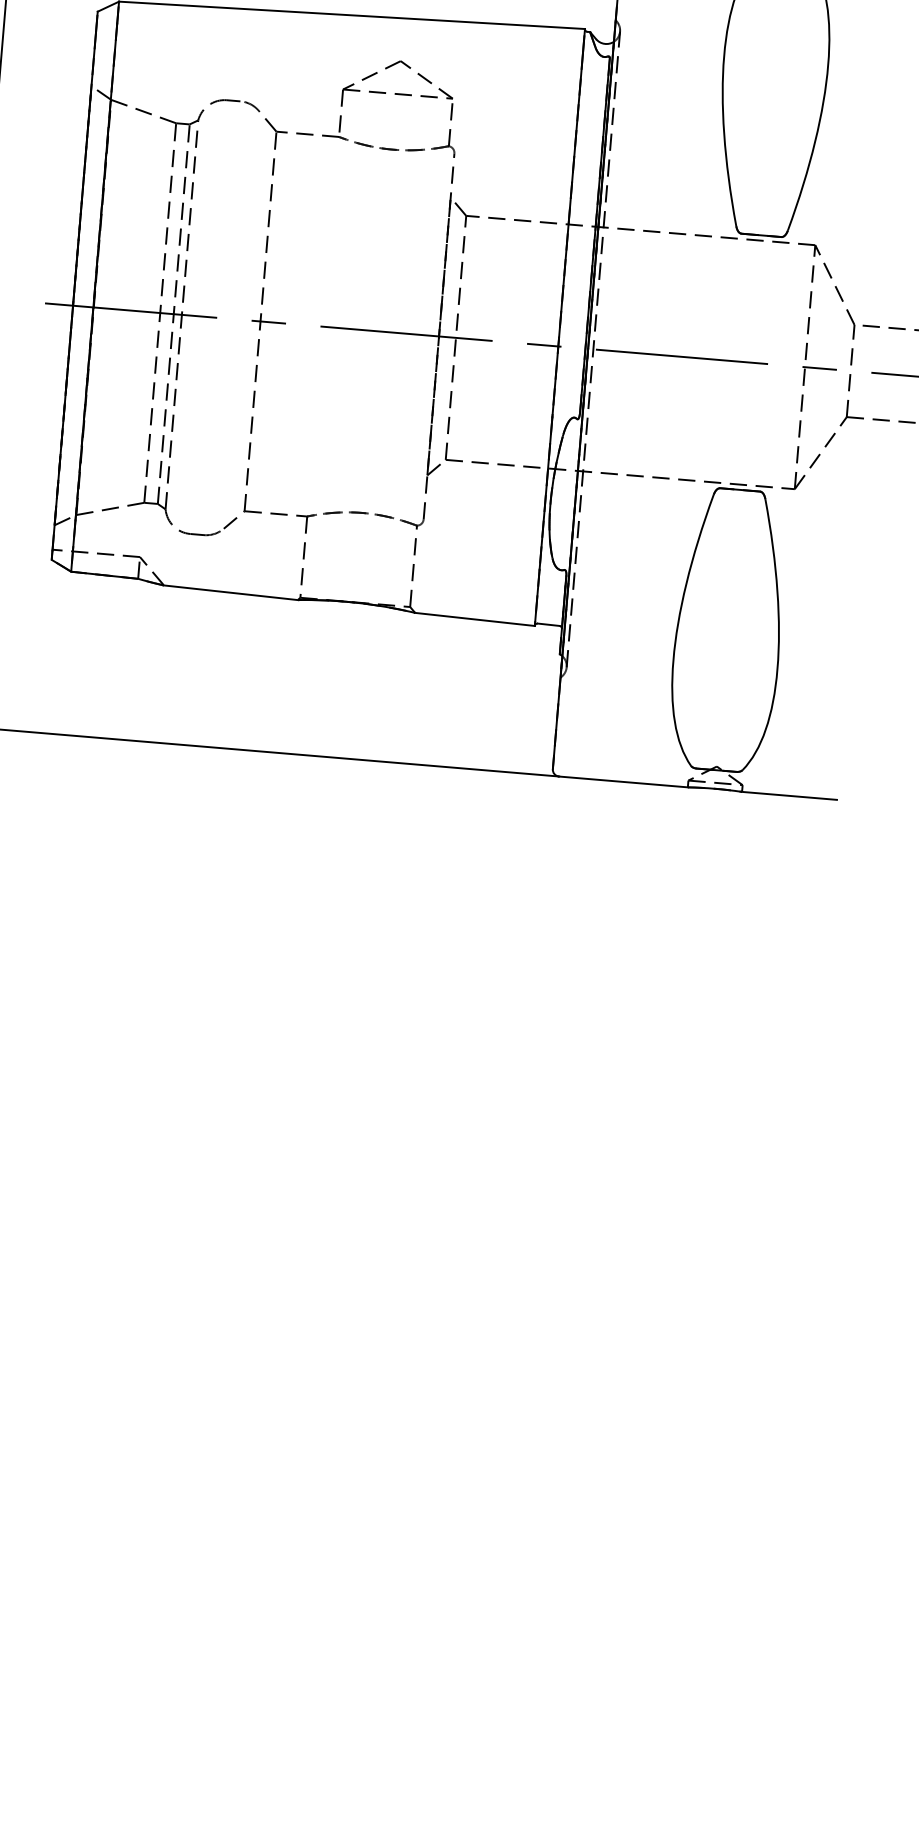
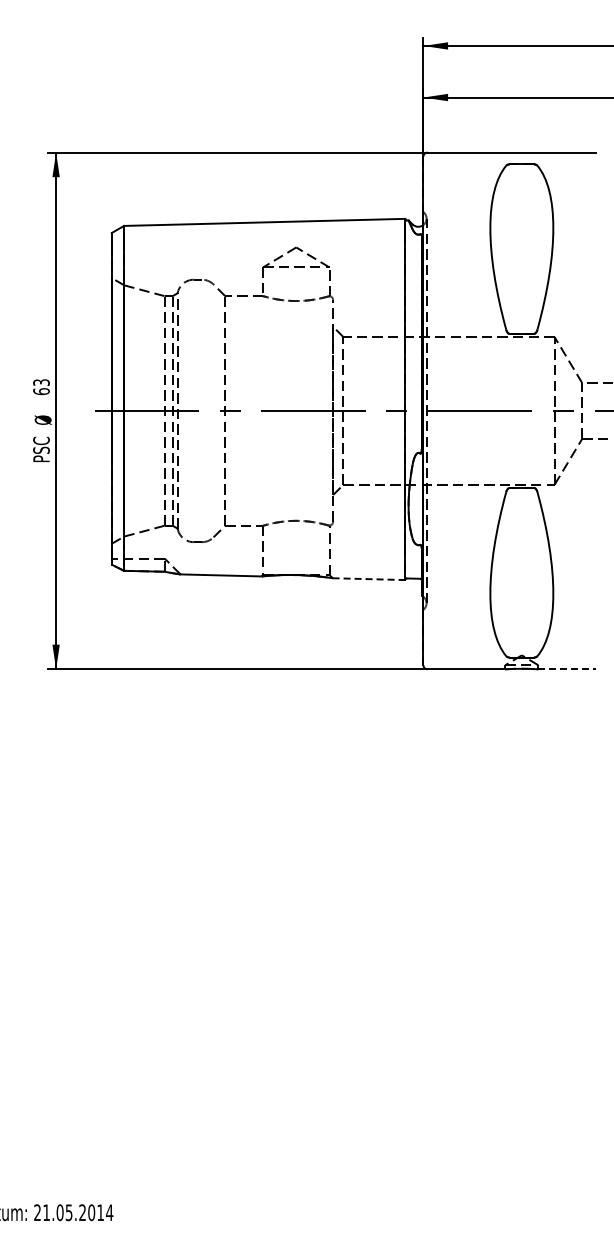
line: (475, 620) -> (369, 579), solid -> dashed
line: (788, 796) -> (566, 669), solid -> dashed

